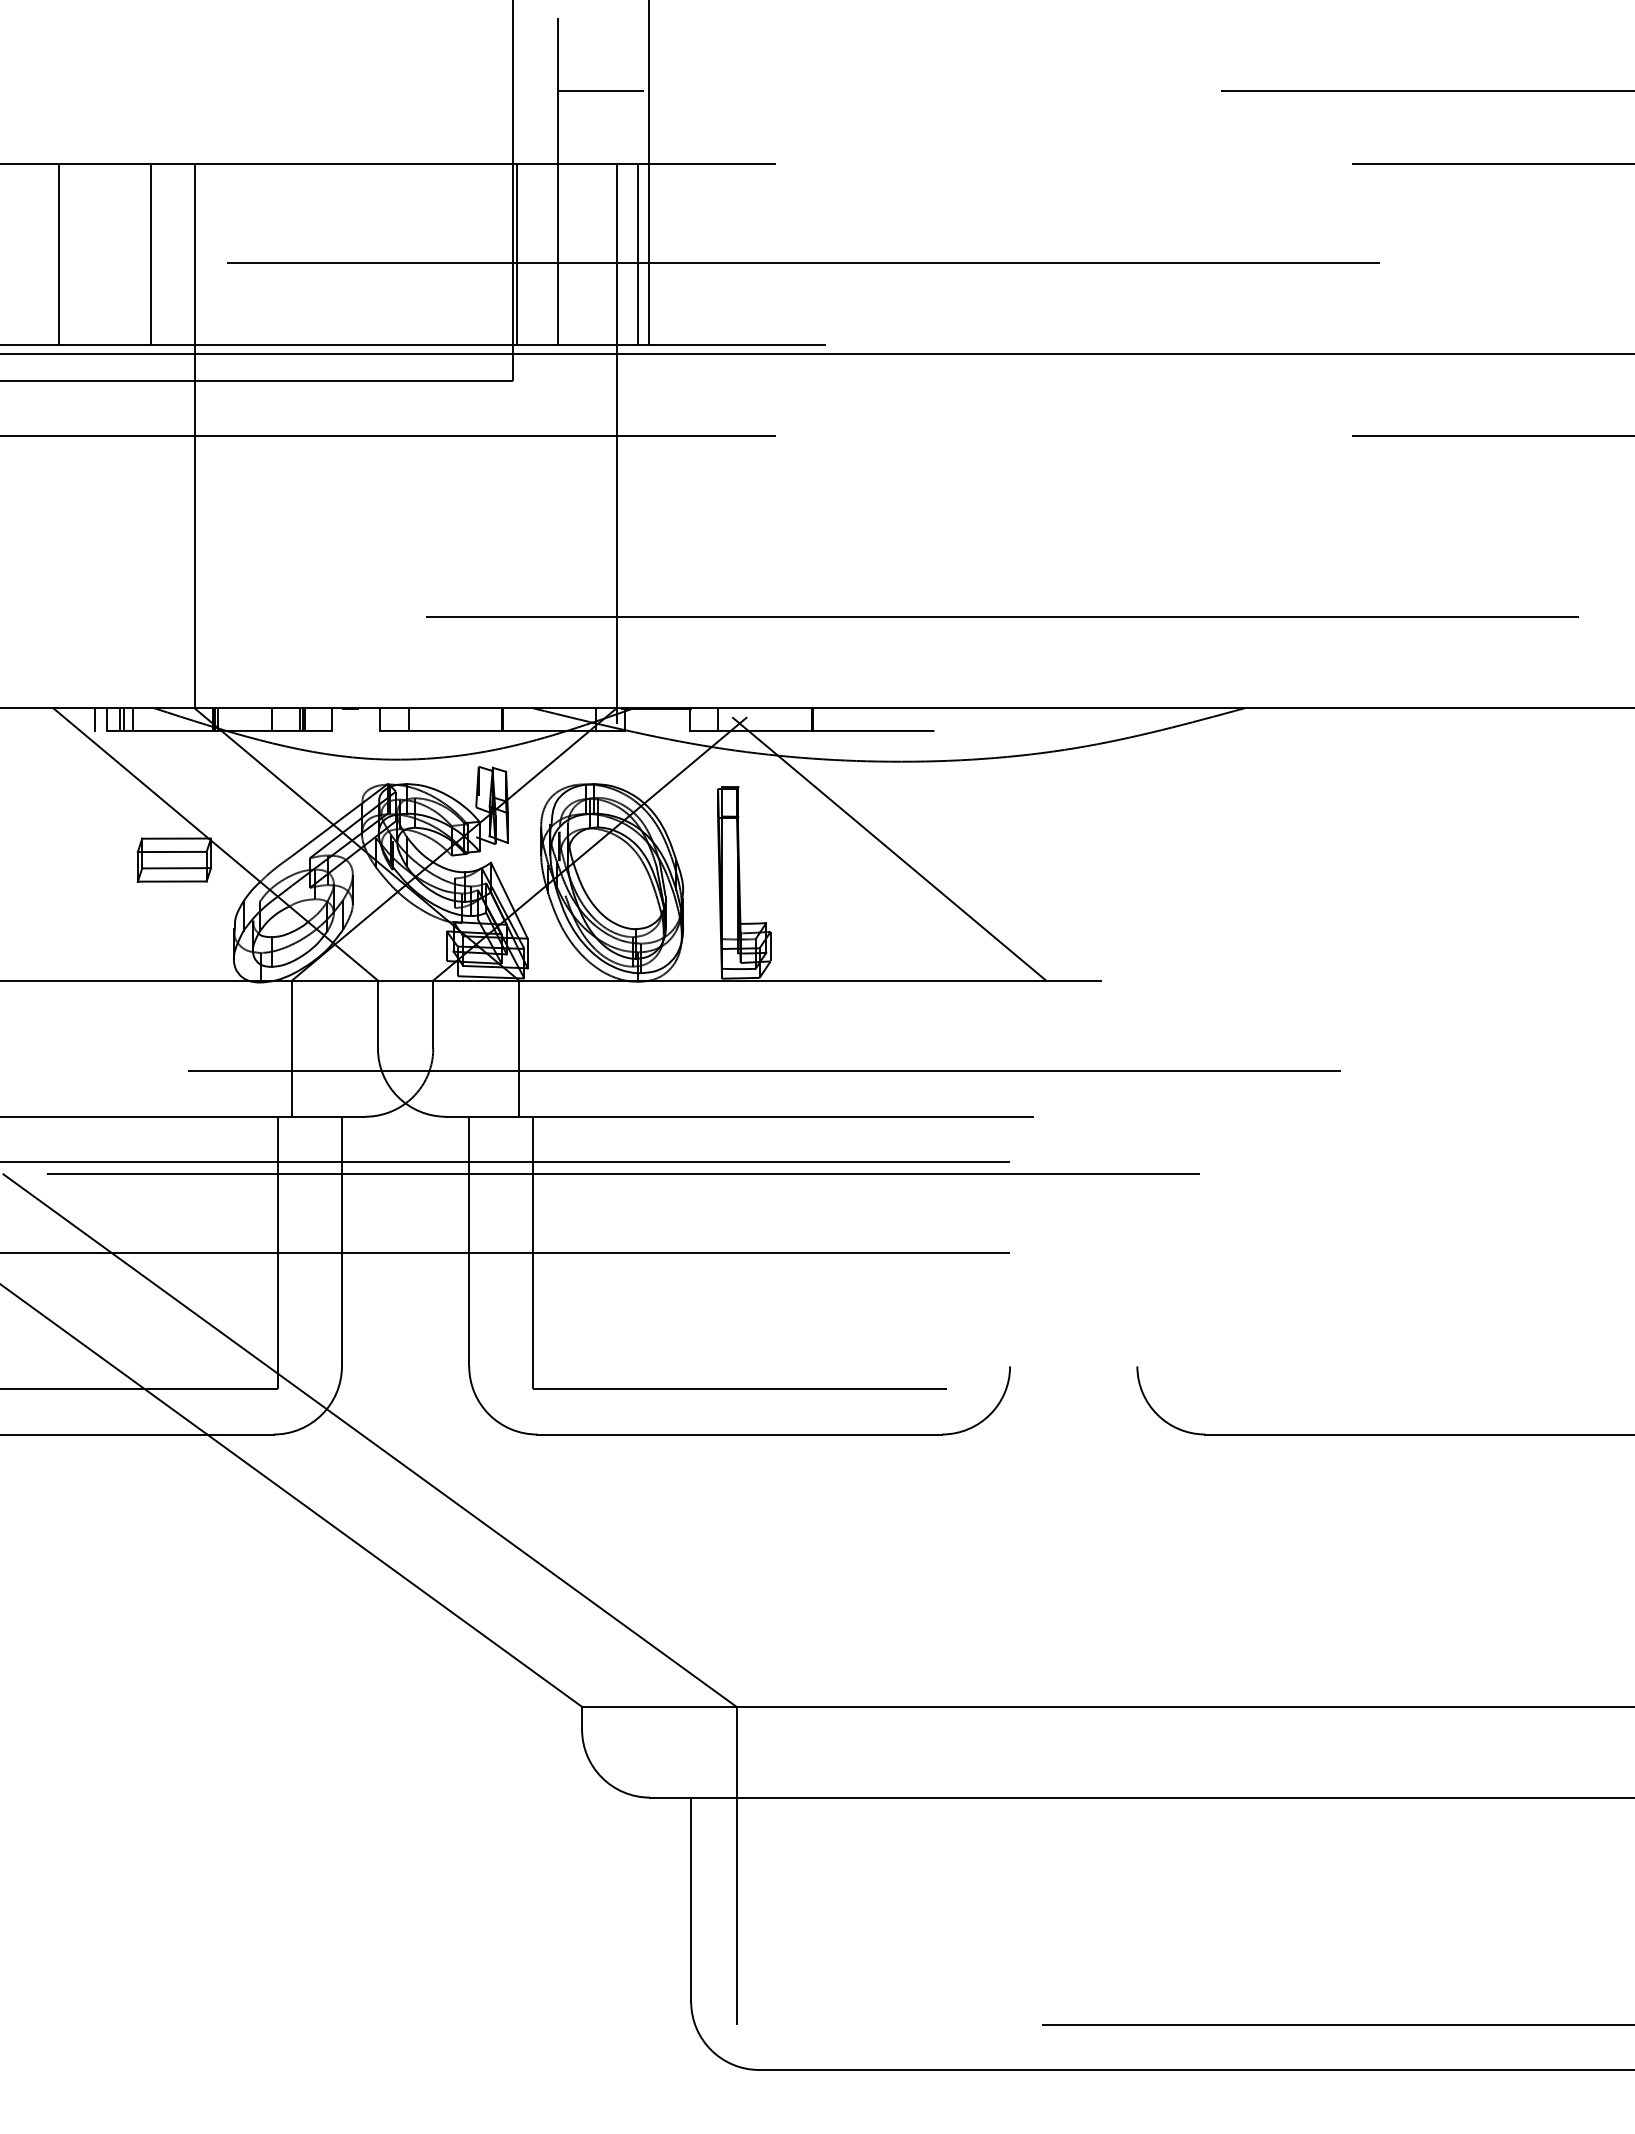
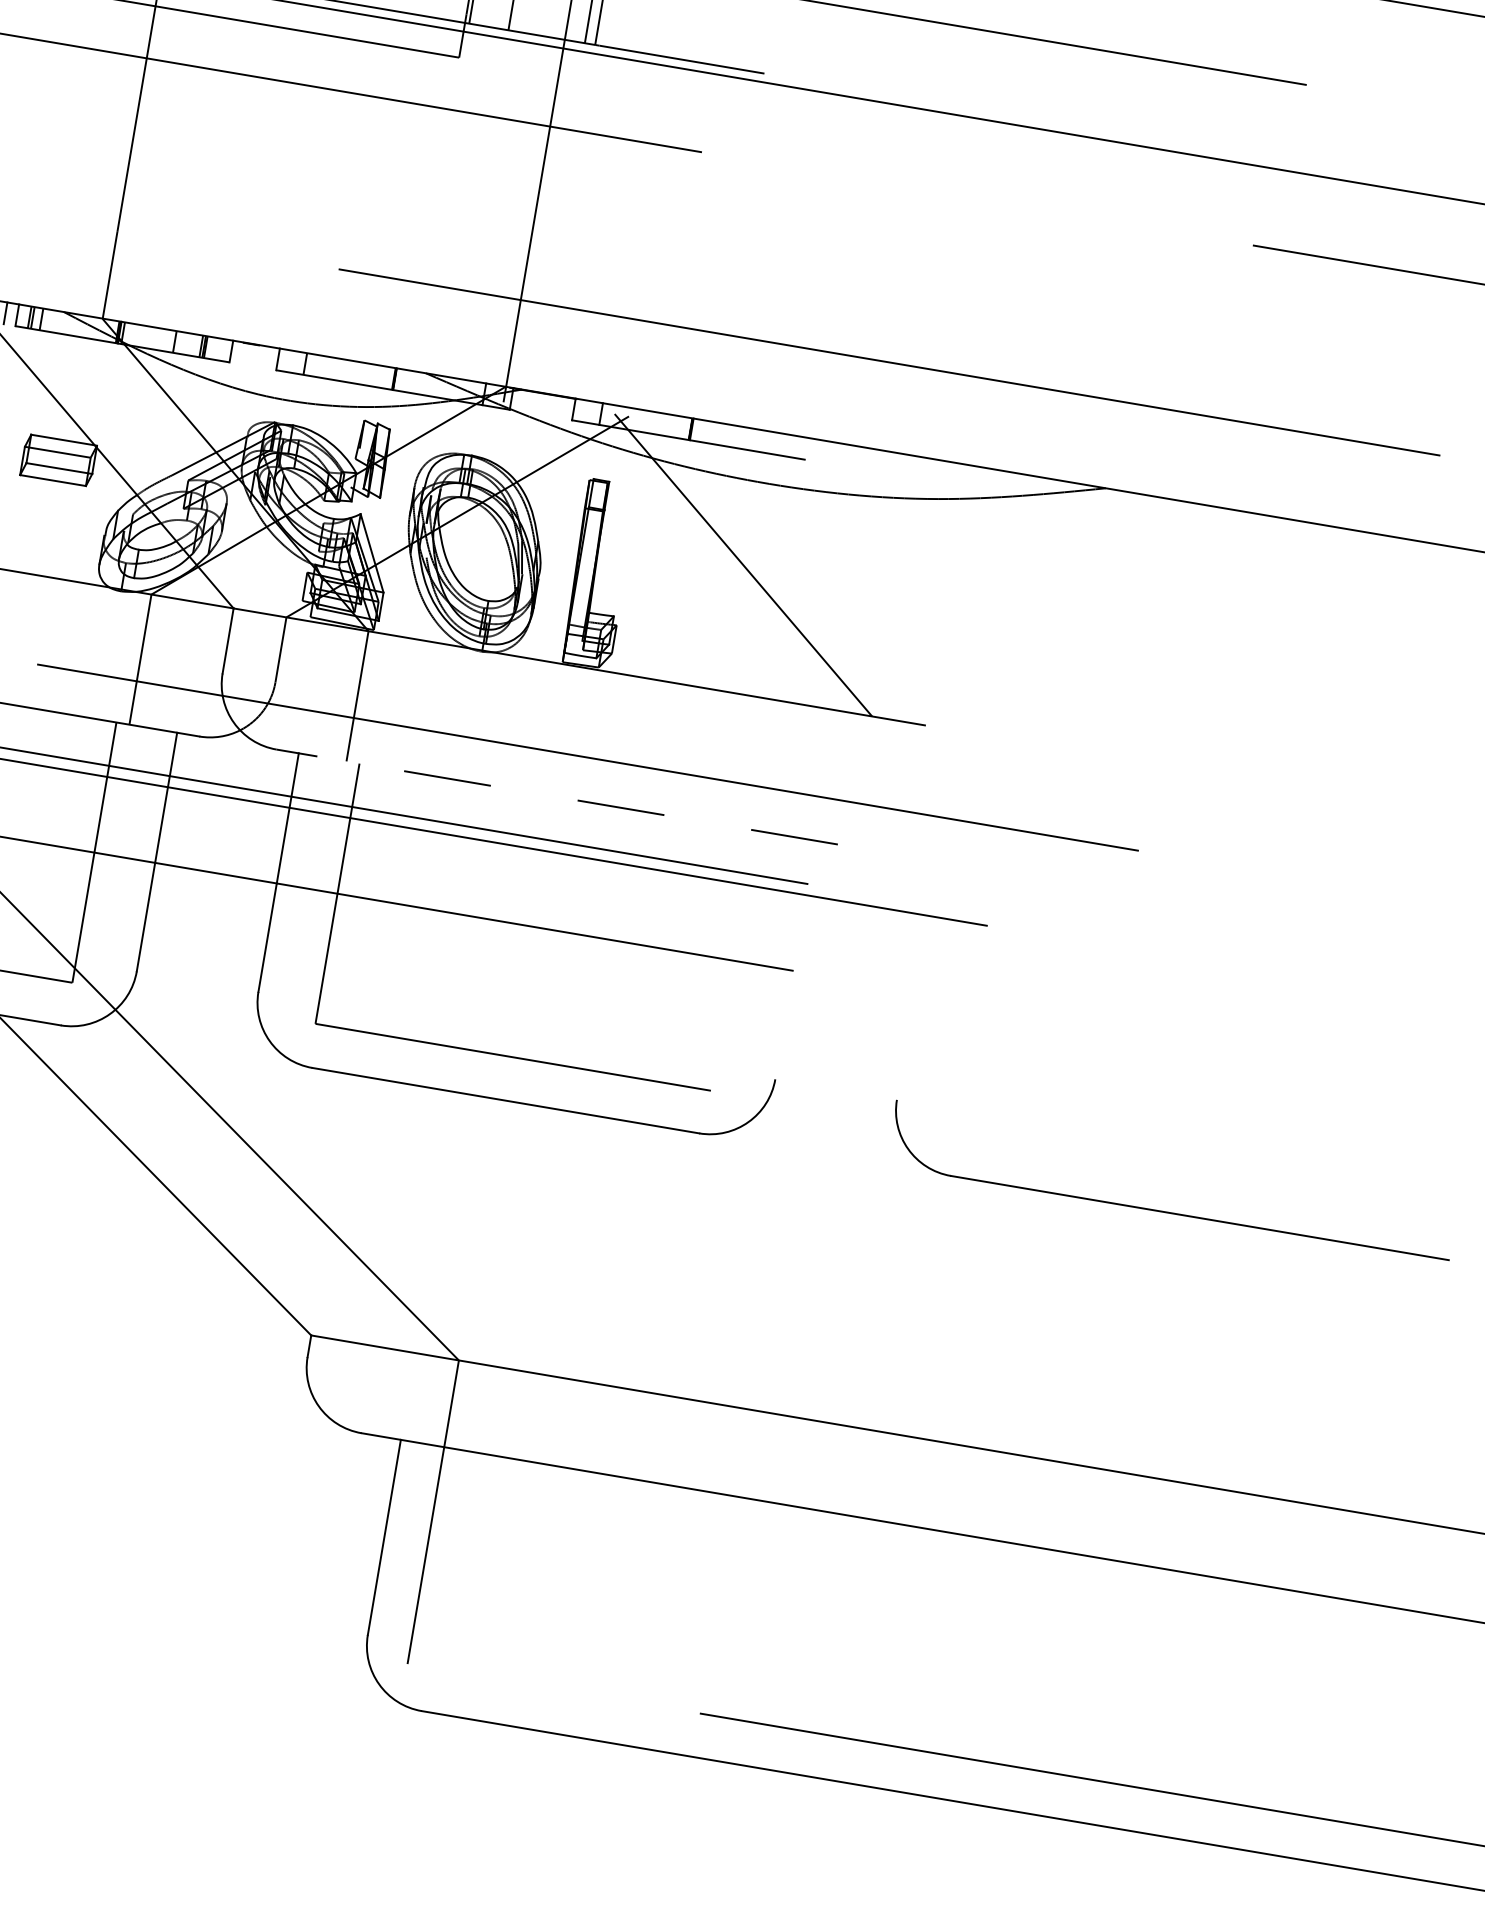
line: (739, 1116) -> (557, 796), solid -> dashed

